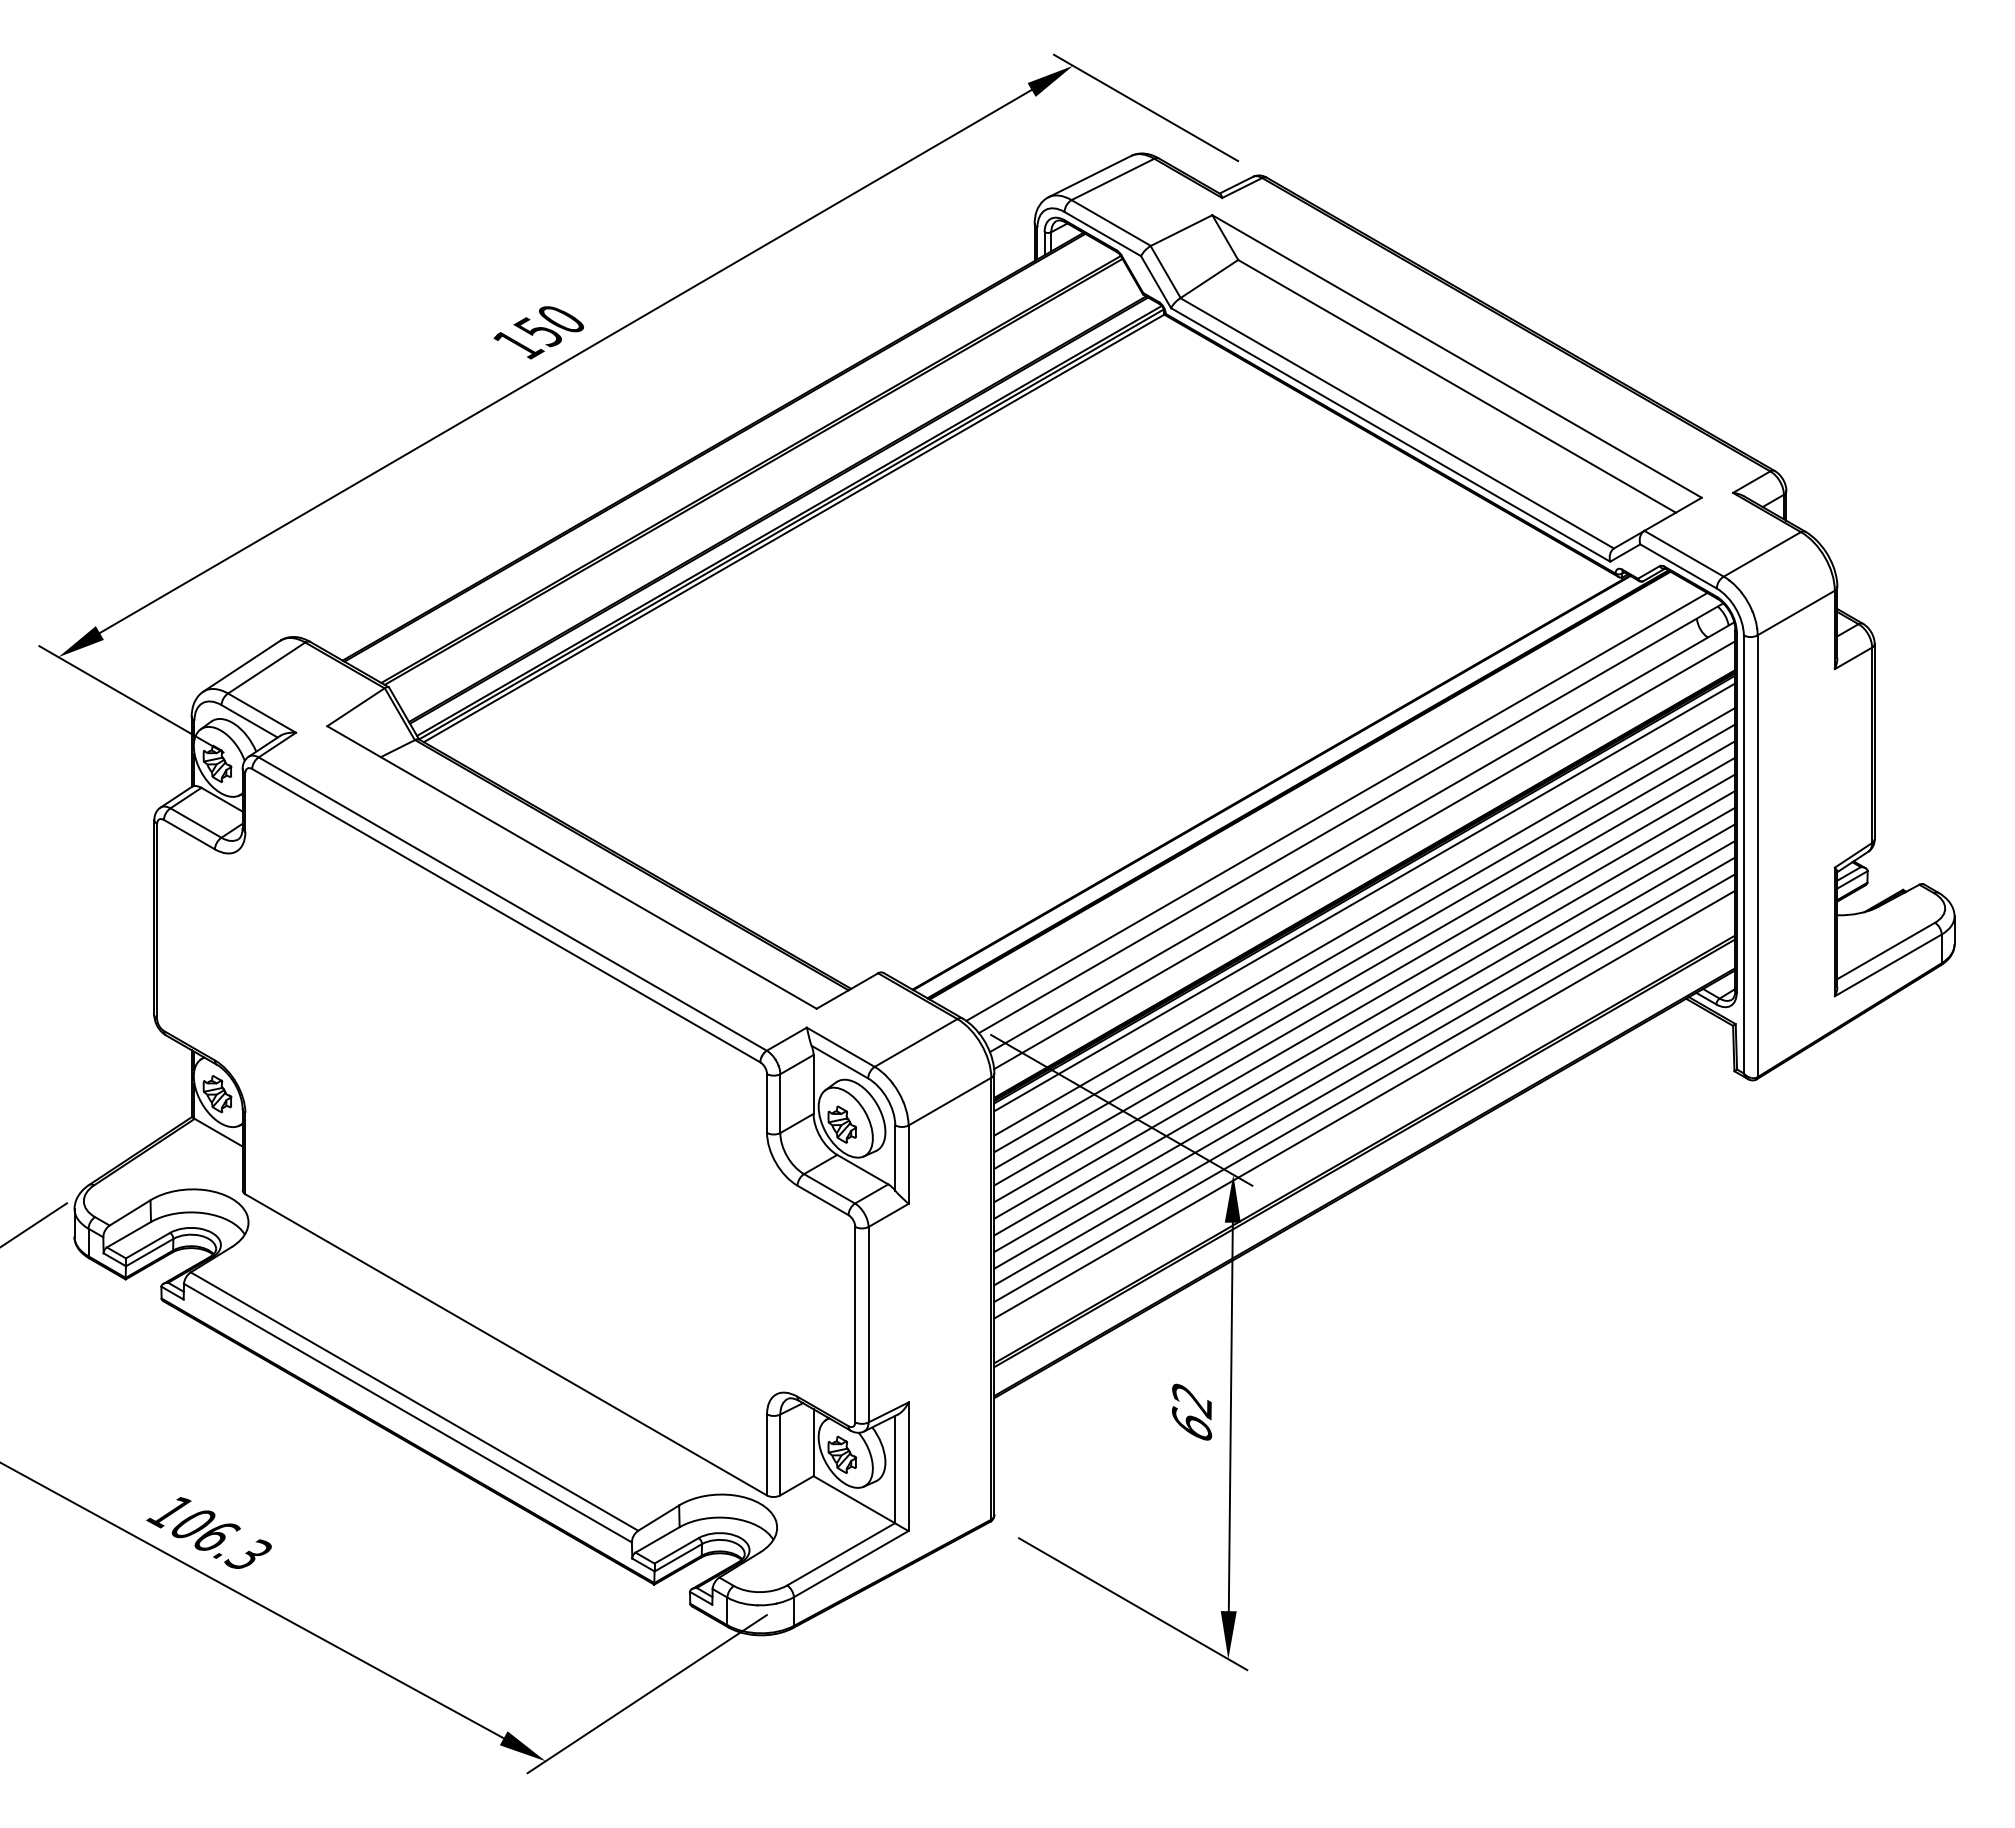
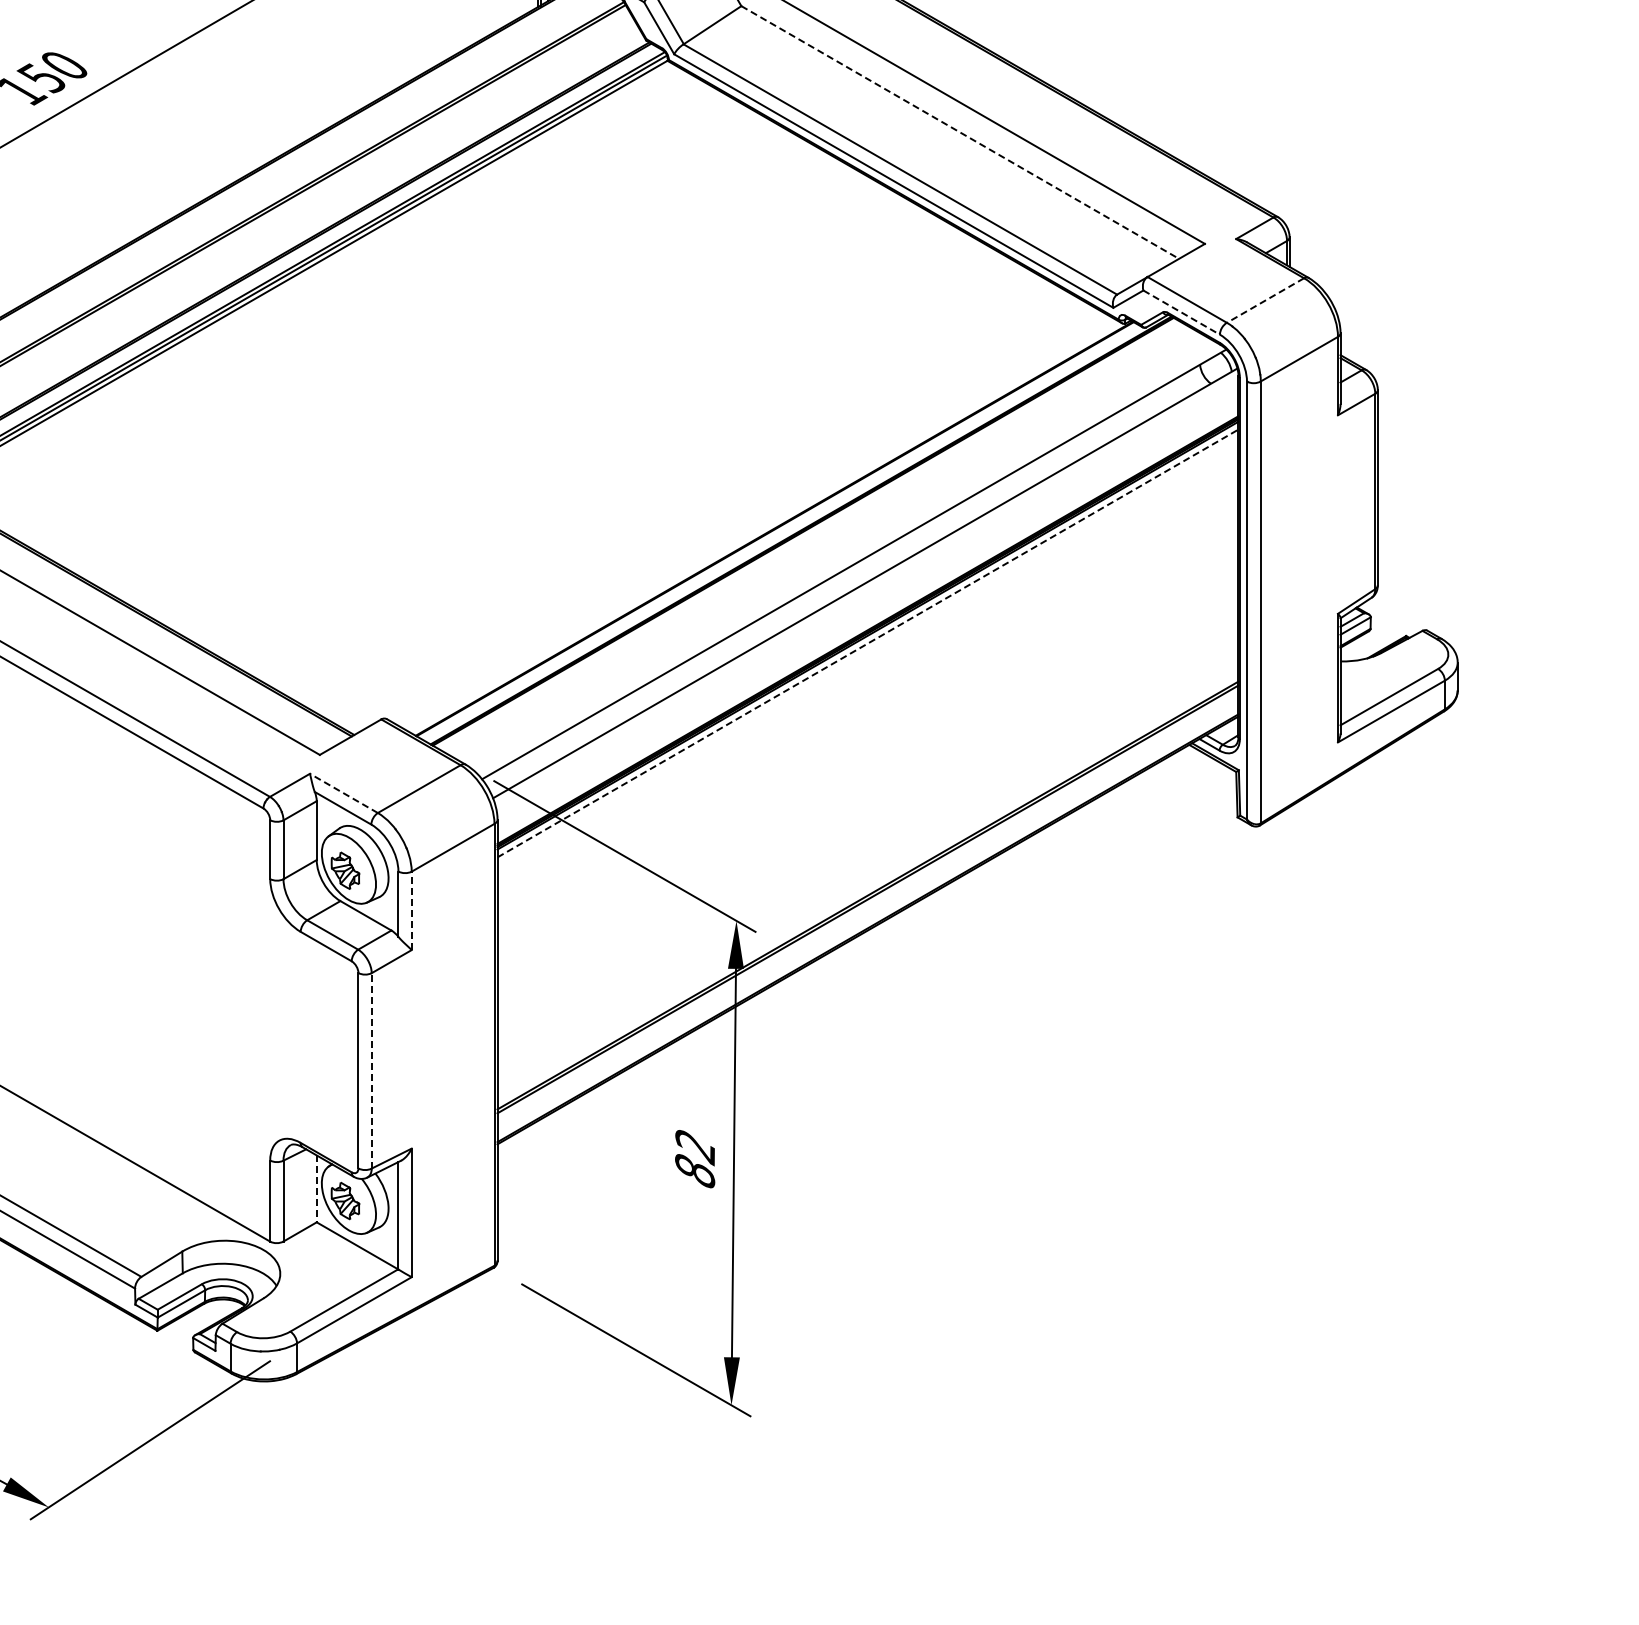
line: (1457, 386) -> (960, 132), solid -> dashed
line: (1762, 554) -> (1265, 300), solid -> dashed
line: (1678, 566) -> (1181, 312), solid -> dashed
line: (1336, 806) -> (839, 552), removed
line: (1364, 855) -> (867, 601), removed
line: (1364, 897) -> (867, 643), solid -> dashed
line: (1364, 921) -> (867, 667), removed
line: (1364, 938) -> (867, 684), removed
line: (1364, 954) -> (867, 700), removed
line: (1364, 971) -> (867, 717), removed
line: (1364, 988) -> (867, 734), removed
line: (1364, 1004) -> (867, 750), removed
line: (1364, 1021) -> (867, 767), removed
line: (1364, 1037) -> (867, 783), removed
line: (840, 1047) -> (343, 793), solid -> dashed
line: (1364, 1054) -> (867, 800), removed
line: (1364, 1071) -> (867, 817), removed
line: (1364, 1087) -> (867, 833), removed
line: (1364, 1104) -> (867, 850), removed
line: (908, 1164) -> (411, 910), solid -> dashed
line: (868, 1324) -> (371, 1070), solid -> dashed
text: (1191, 1424) -> (694, 1170), 62 -> 82
line: (813, 1443) -> (316, 1189), solid -> dashed

